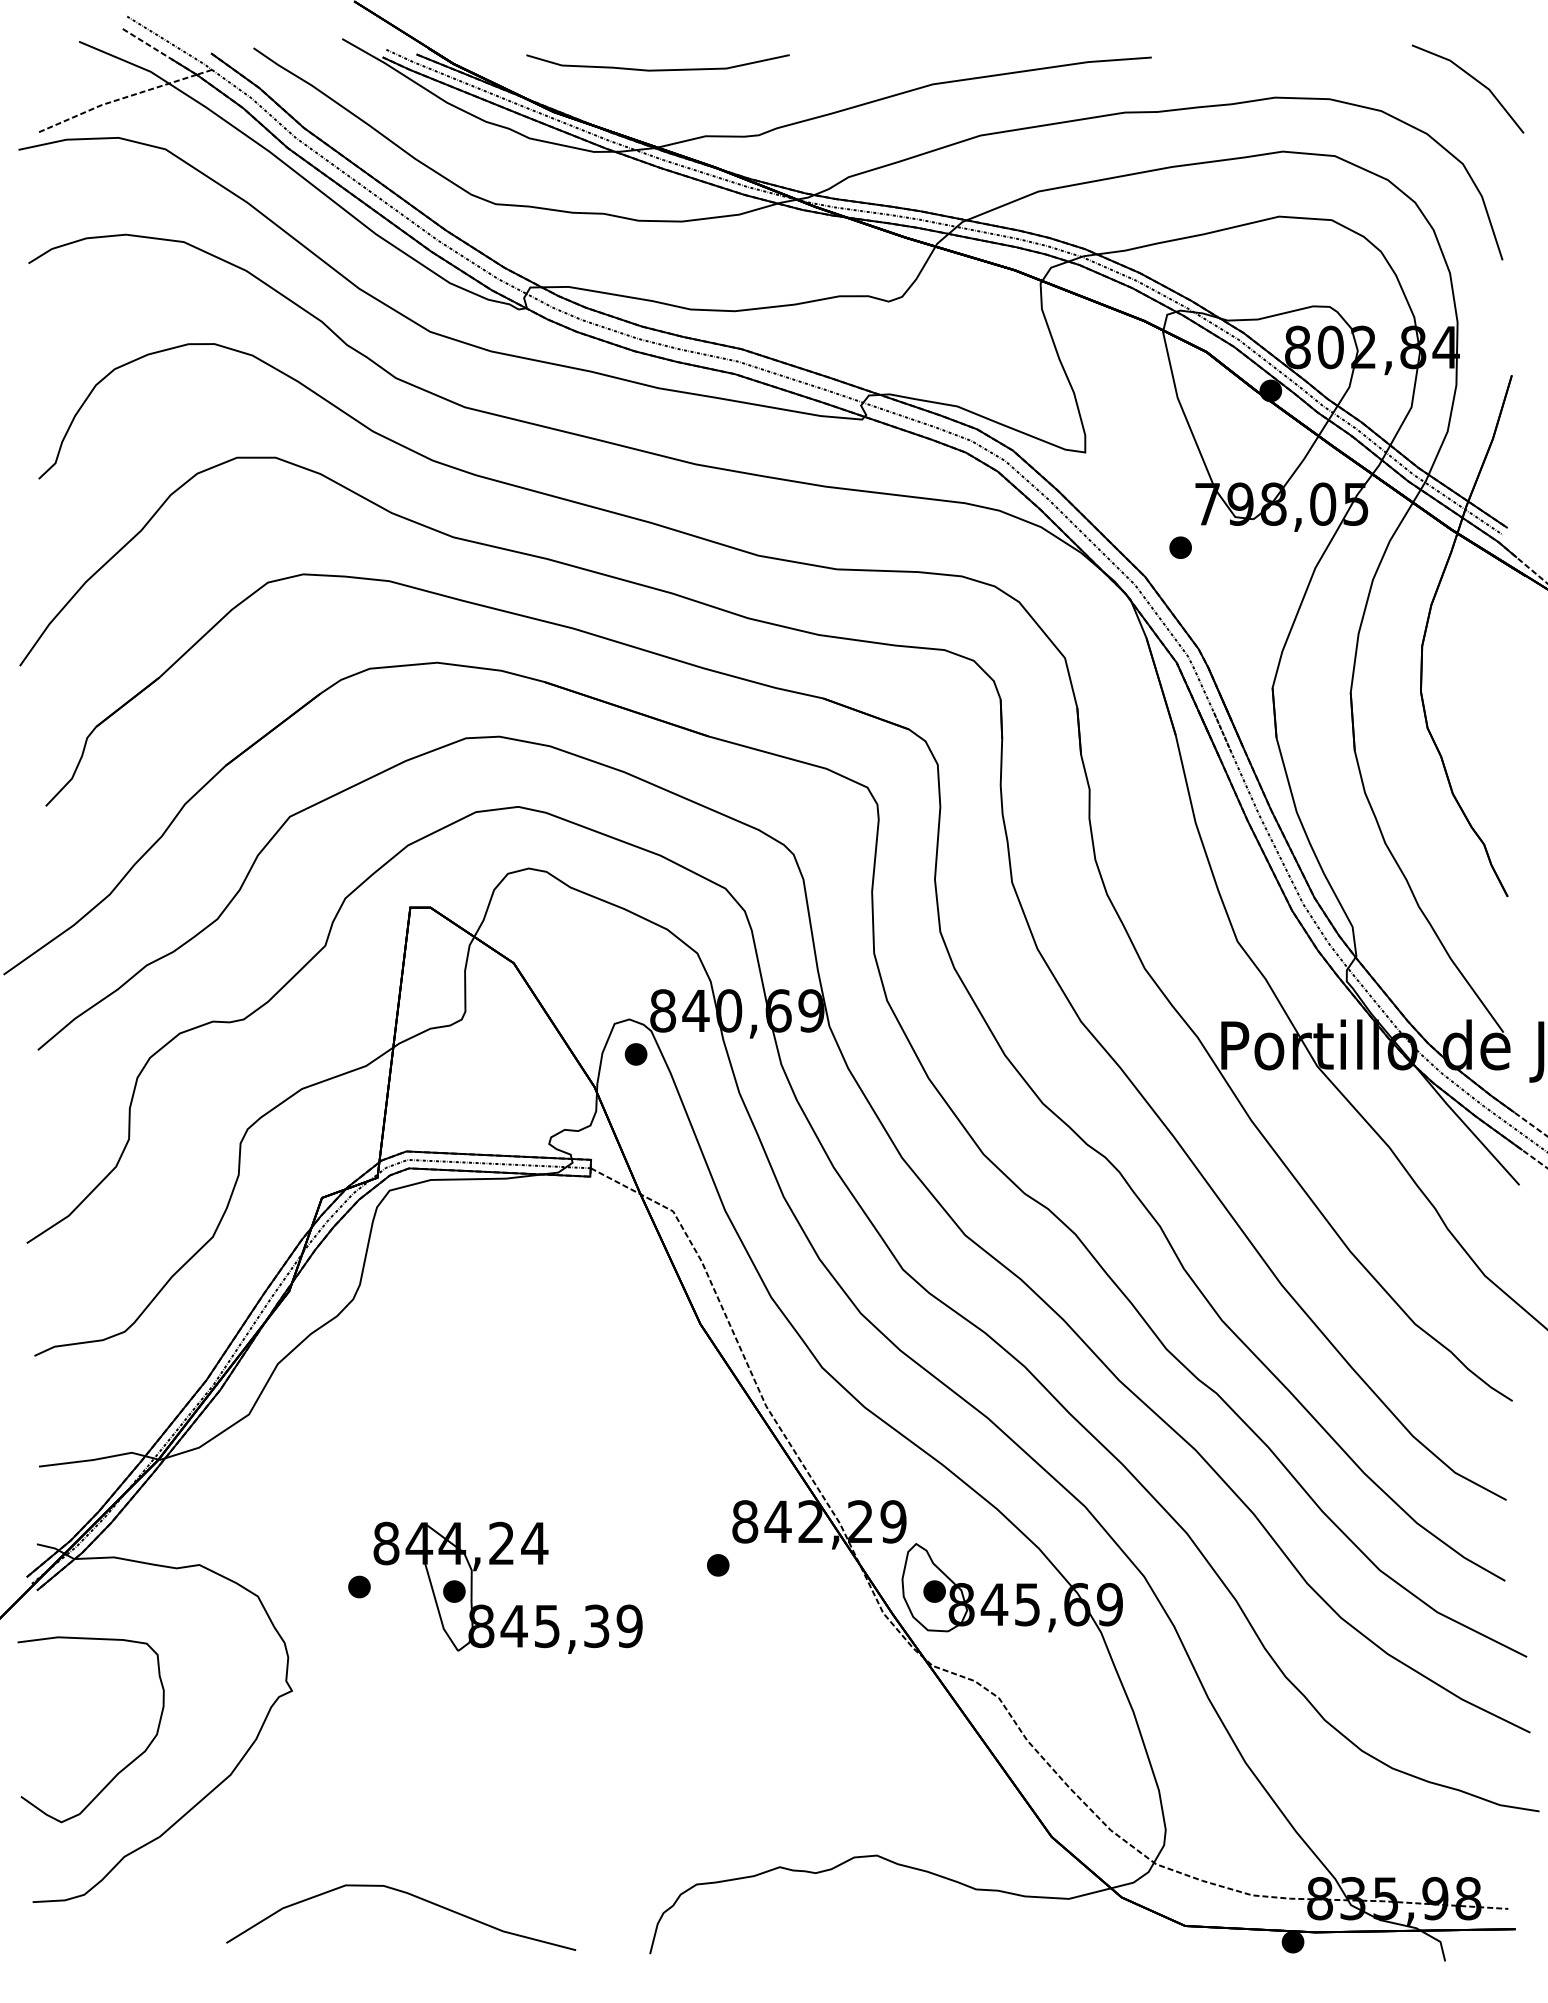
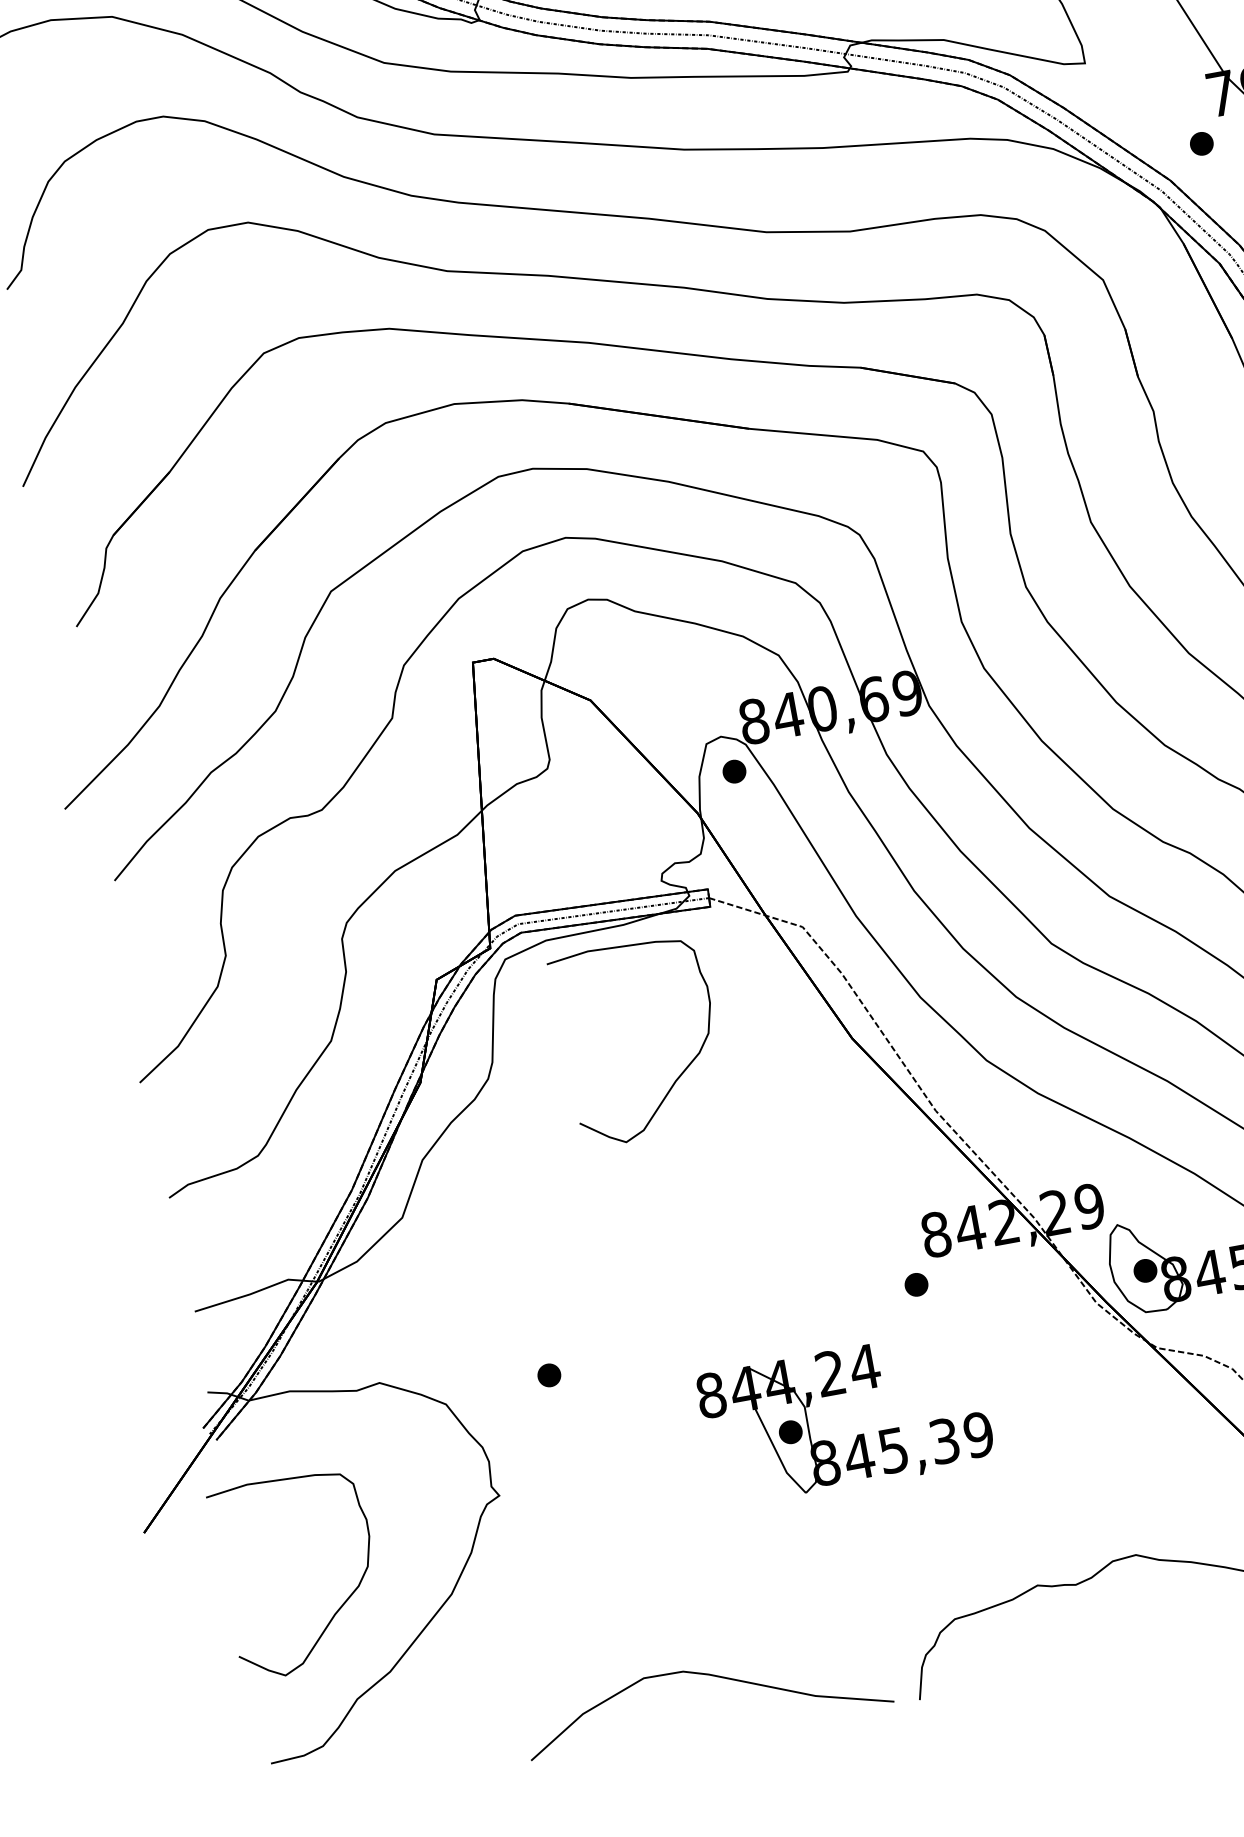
curve: (532, 1328) -> (679, 1074), added
part: (516, 1605) -> (857, 1434), moved
curve: (412, 1896) -> (714, 1677), moved

